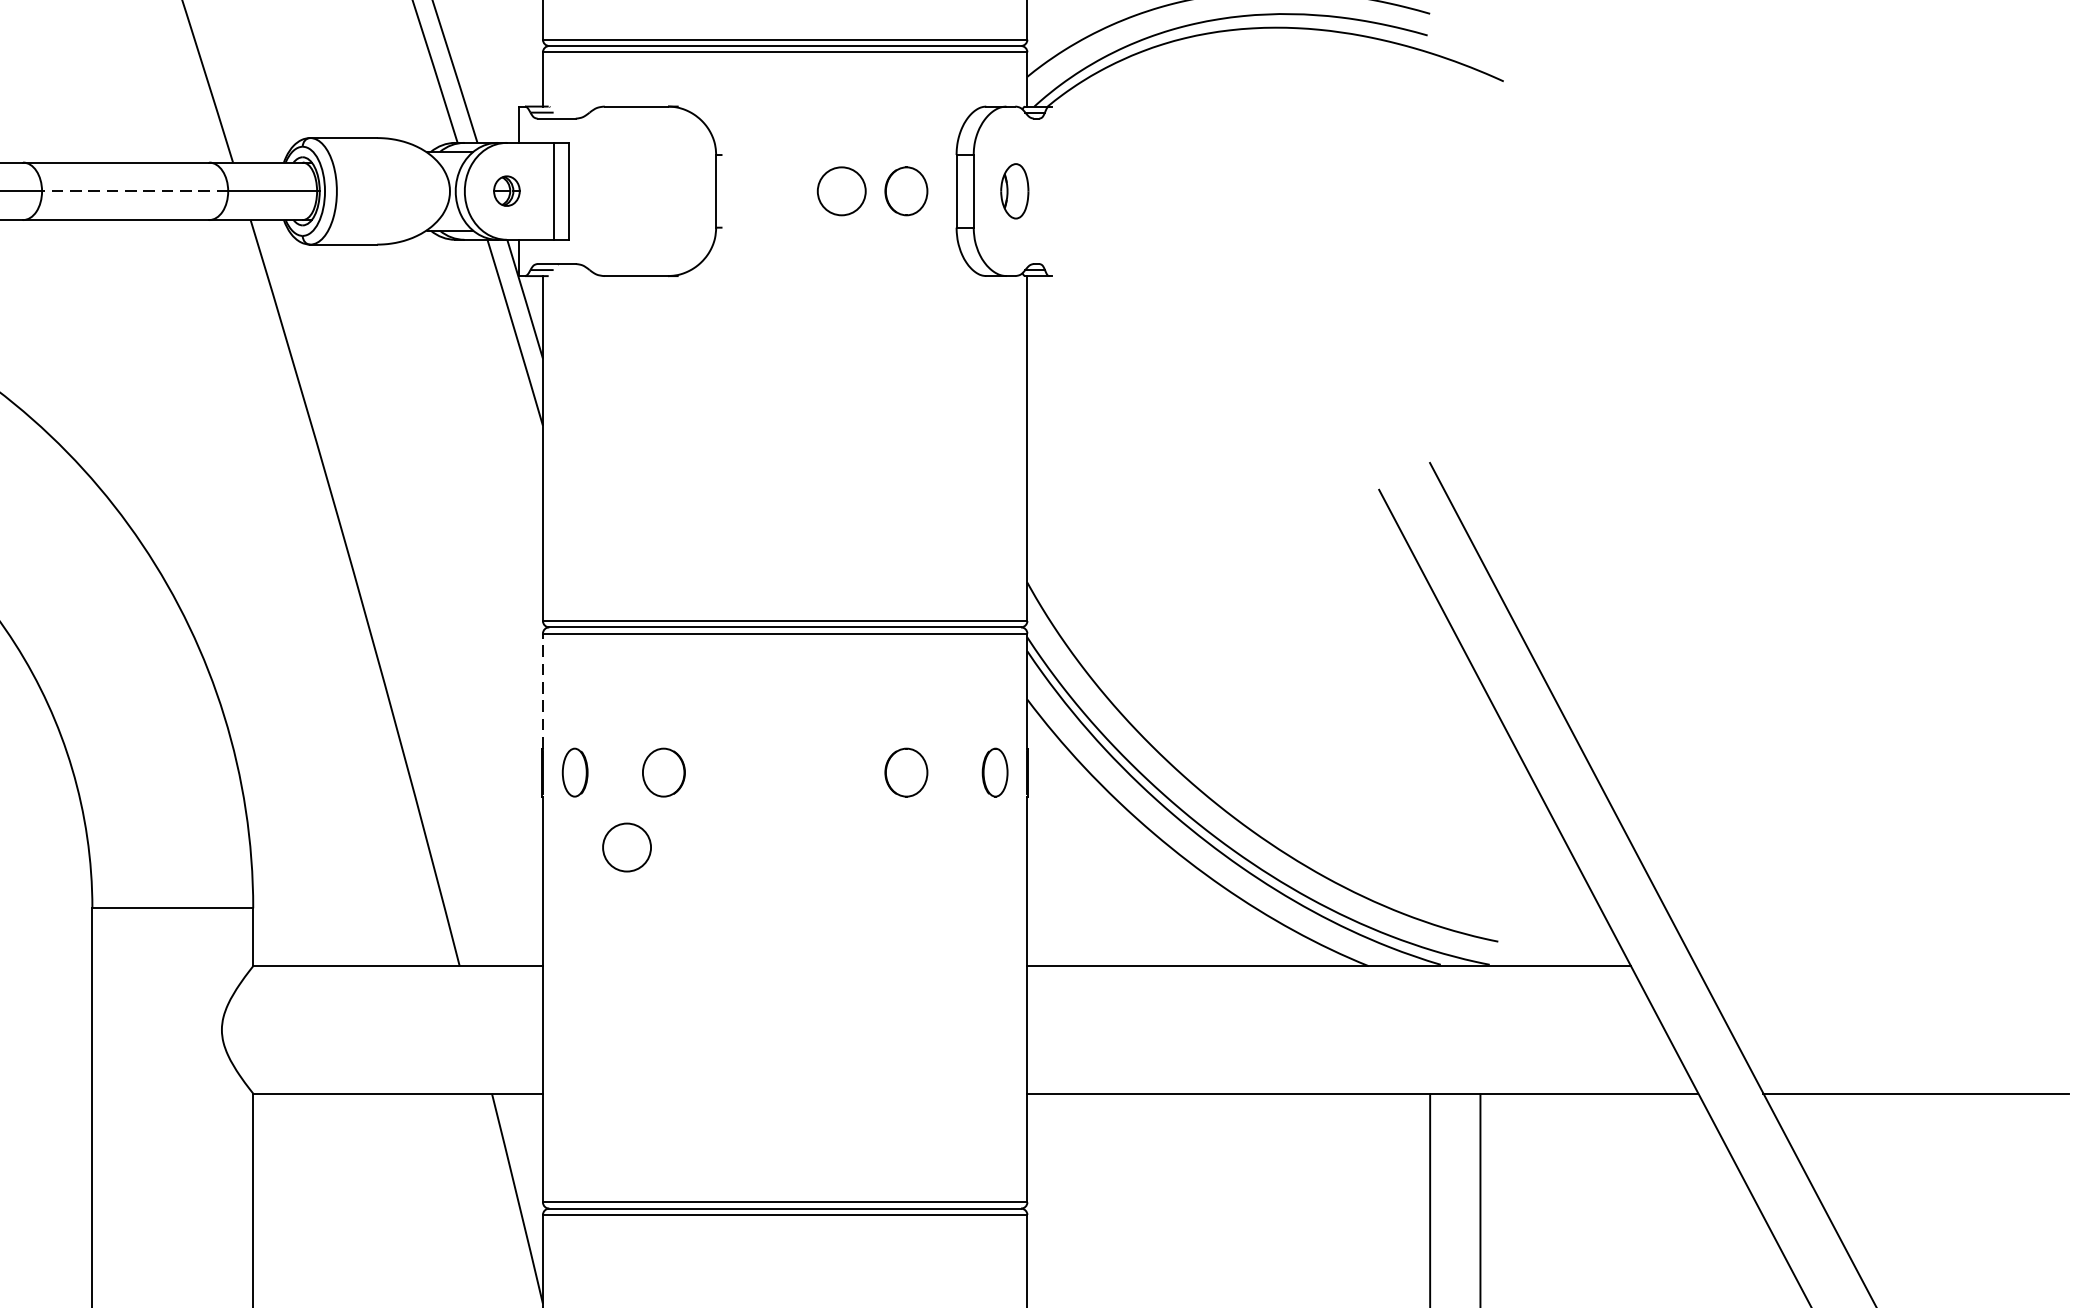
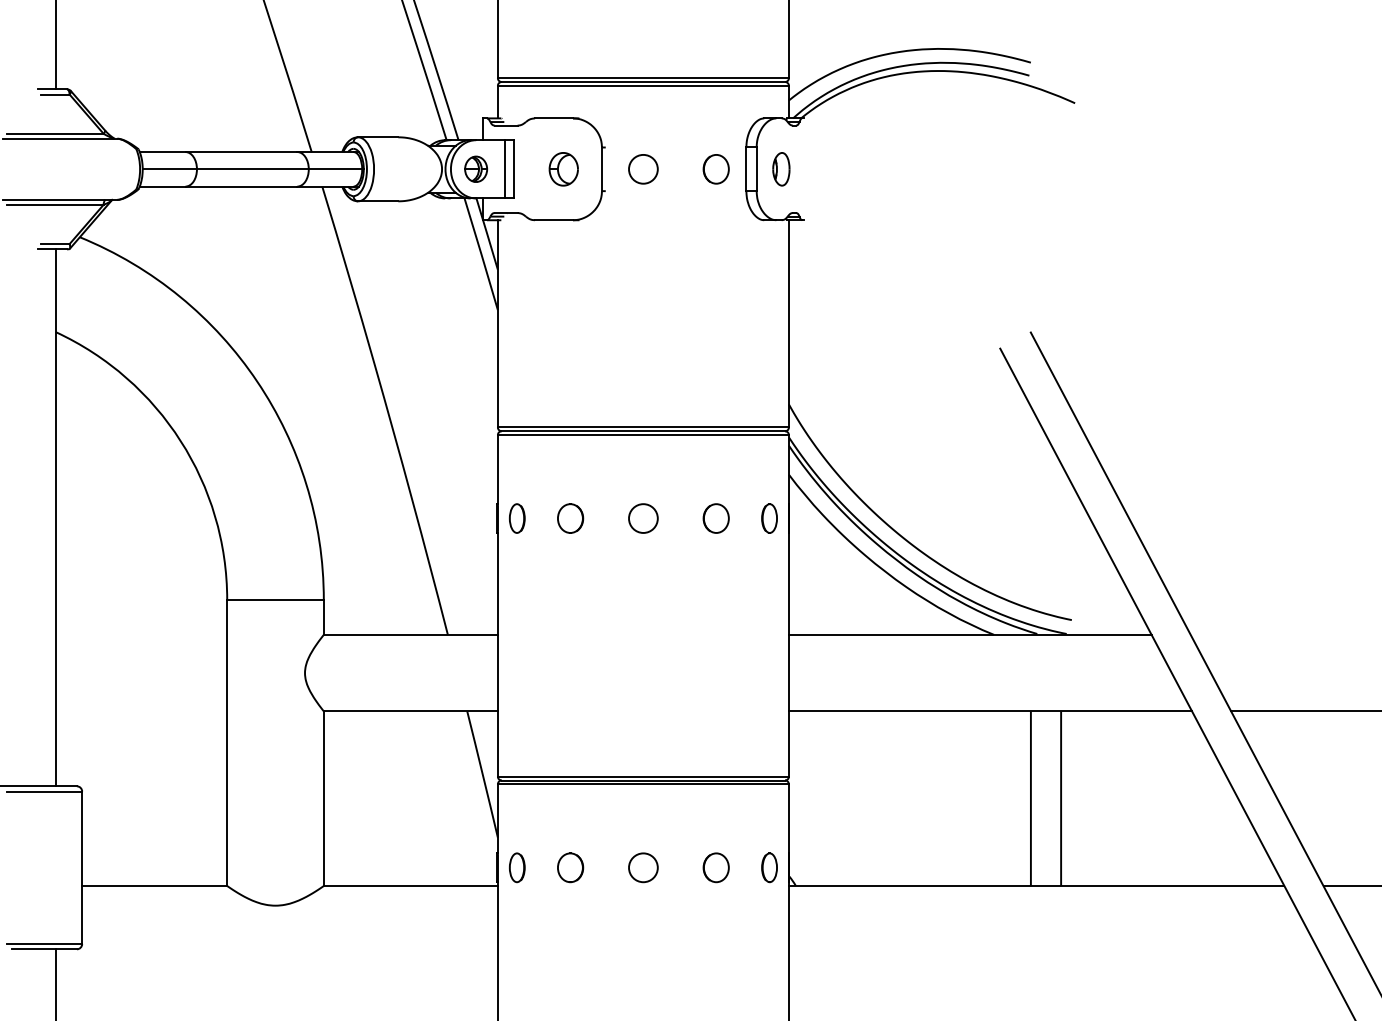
part: (507, 189) -> (476, 168), size x1.43
line: (134, 191) -> (252, 169), dashed -> solid
part: (652, 191) -> (563, 169), added
circle: (841, 191) -> (643, 169), moved
line: (542, 690) -> (497, 469), dashed -> solid
circle: (627, 847) -> (643, 518), moved

